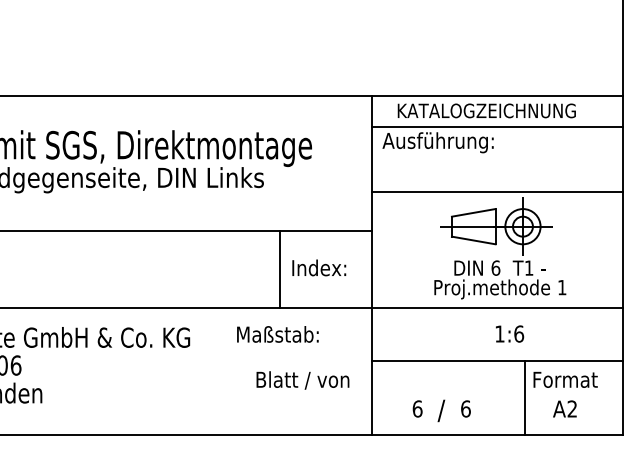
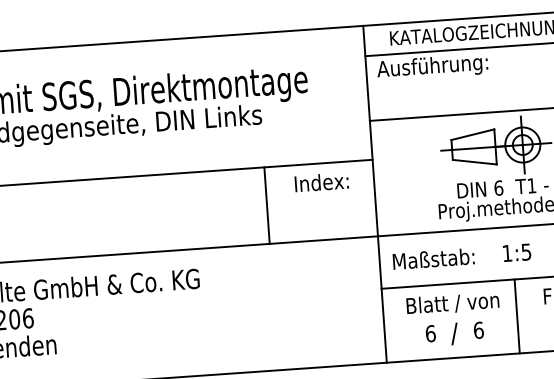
text: (319, 267) -> (321, 181), moved
line: (279, 268) -> (266, 204), moved
text: (519, 333) -> (526, 251), 1:6 -> 1:5
text: (277, 334) -> (433, 259), moved
text: (302, 380) -> (452, 303), moved
line: (525, 397) -> (517, 316), moved

